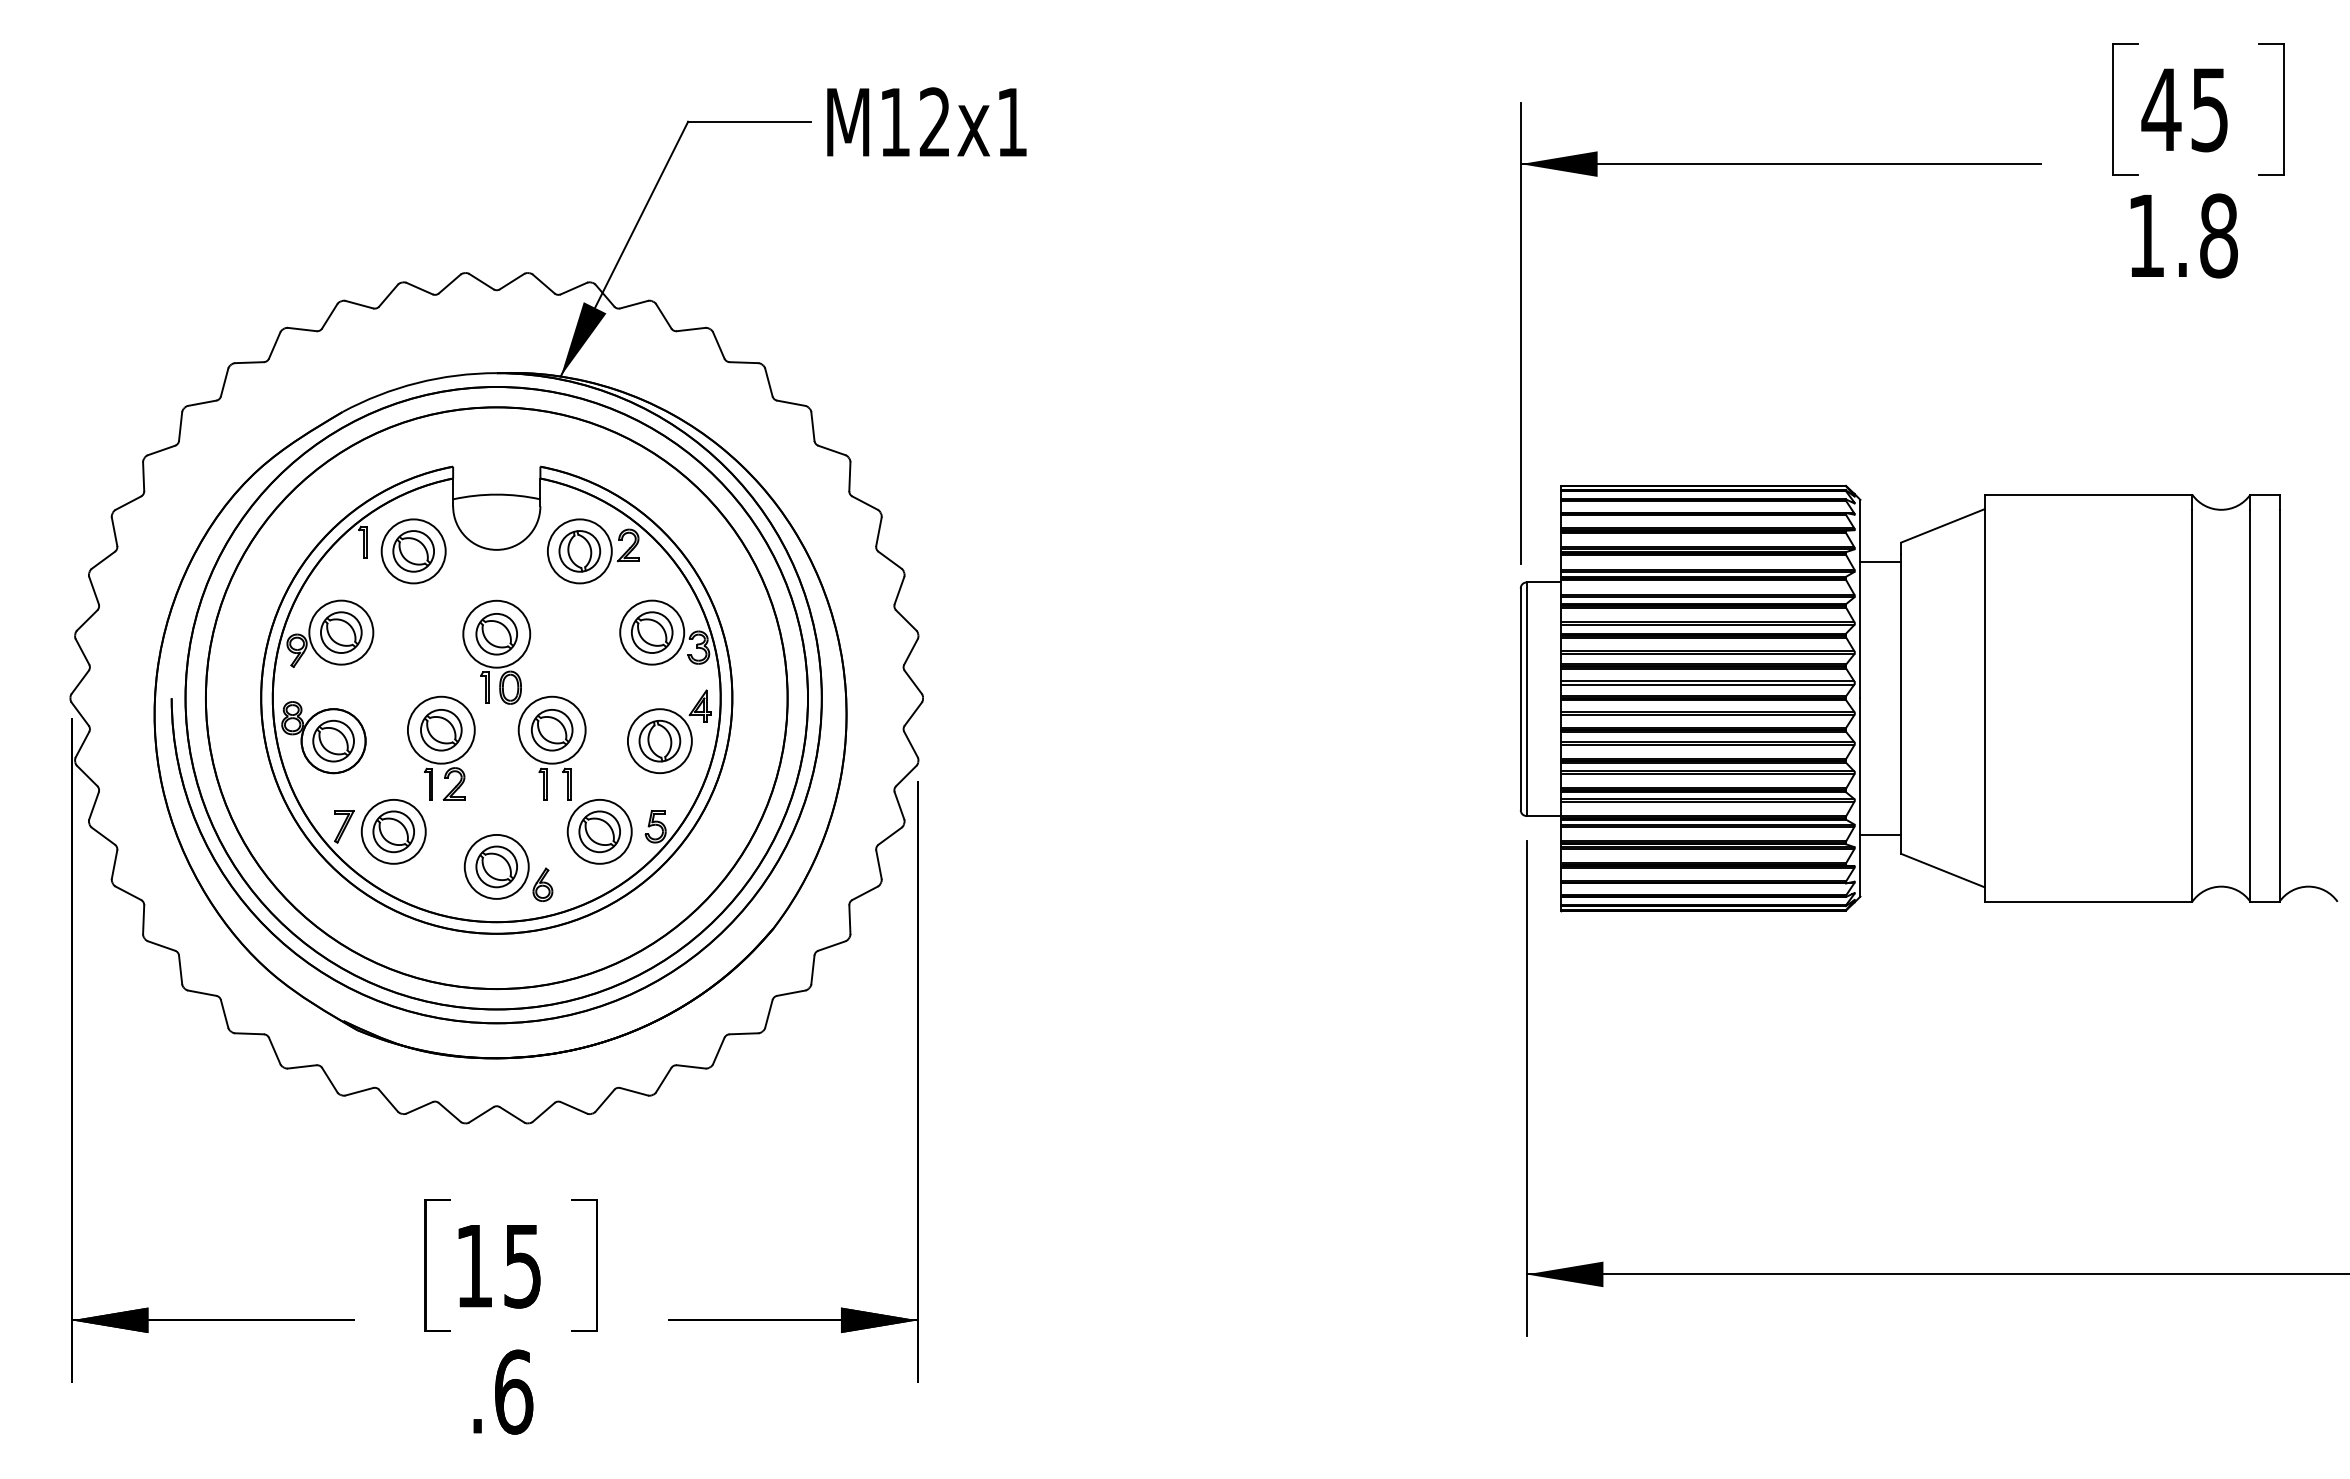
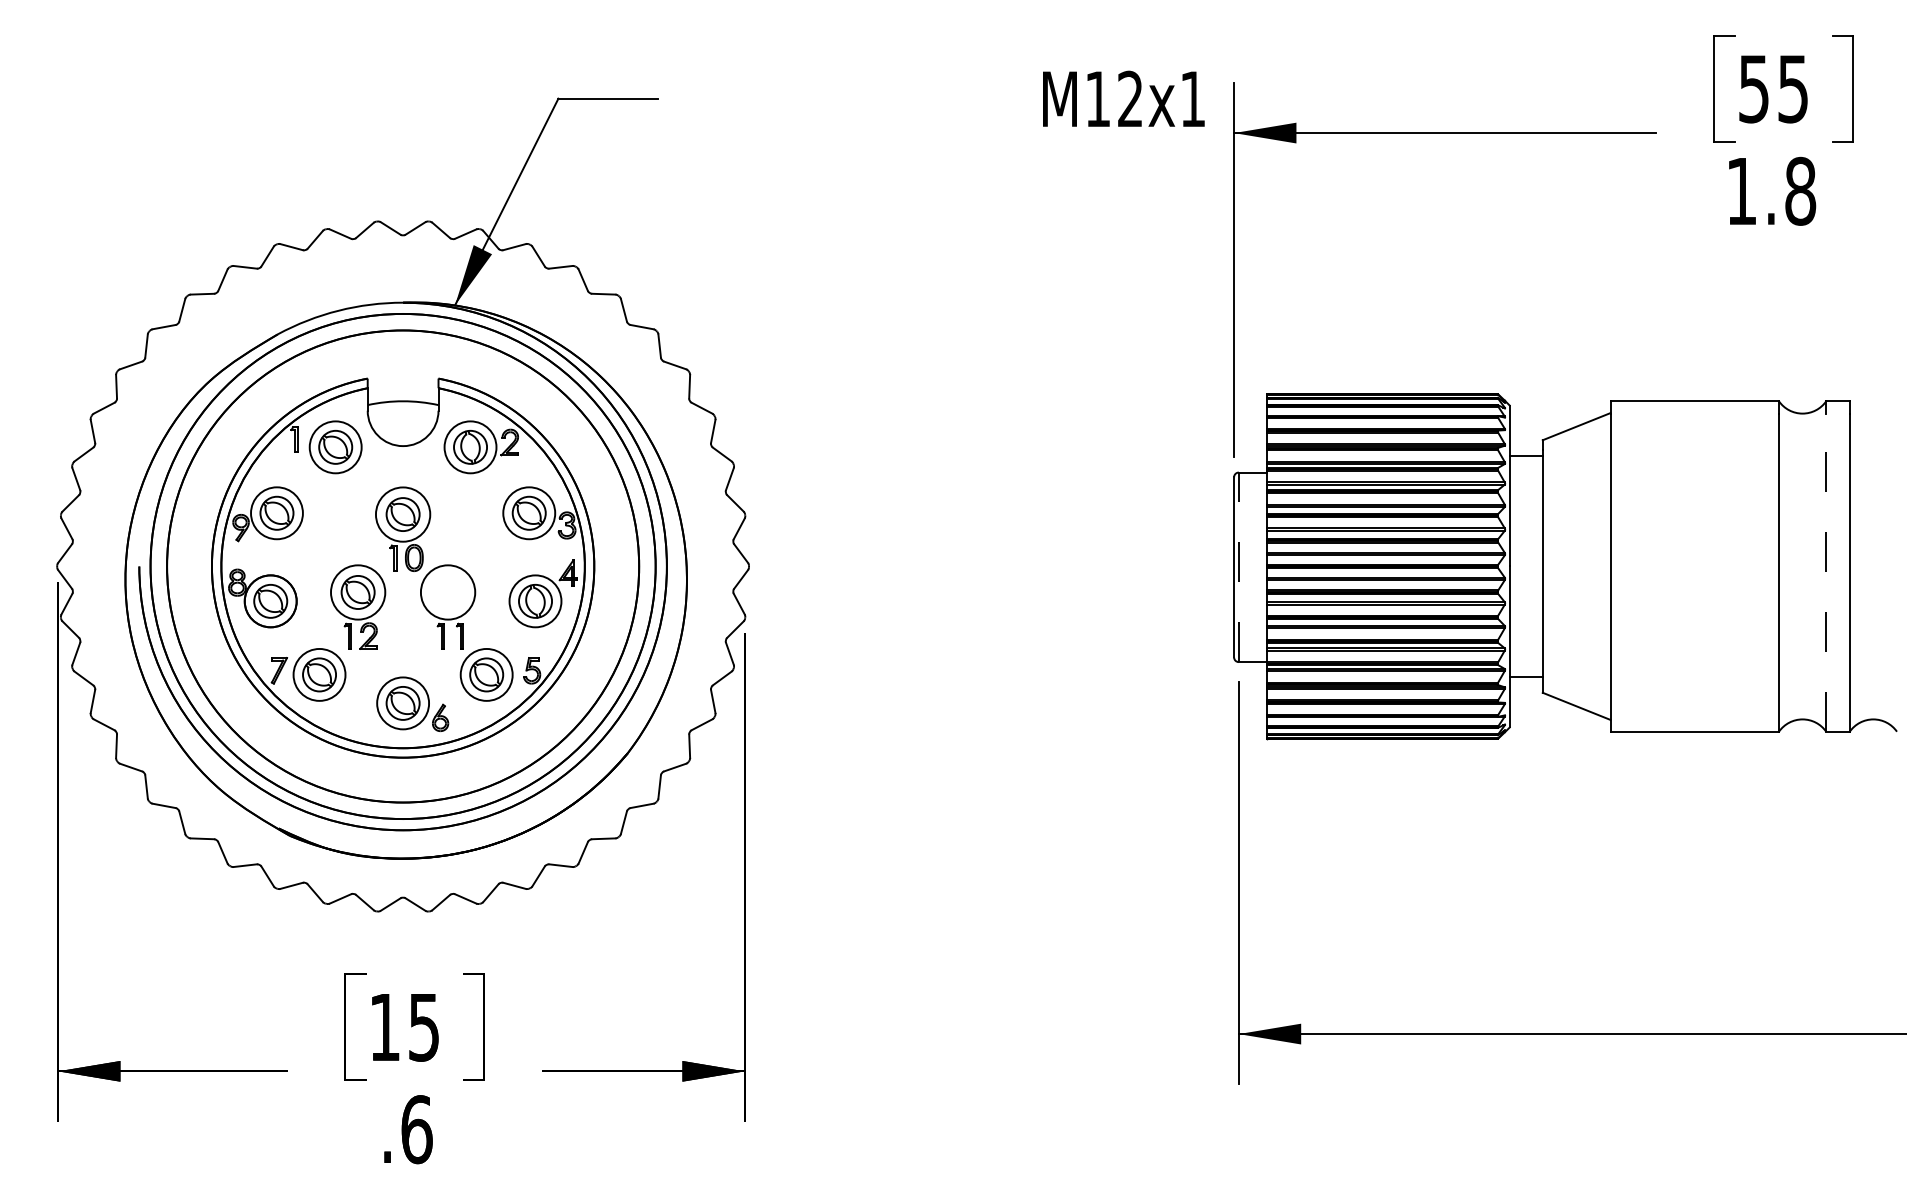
text: (2161, 110) -> (1754, 89), 45 -> 55
text: (926, 121) -> (1123, 98), moved
line: (1526, 699) -> (1238, 567), solid -> dashed
line: (2250, 705) -> (1826, 572), solid -> dashed
part: (552, 730) -> (448, 592), removed

